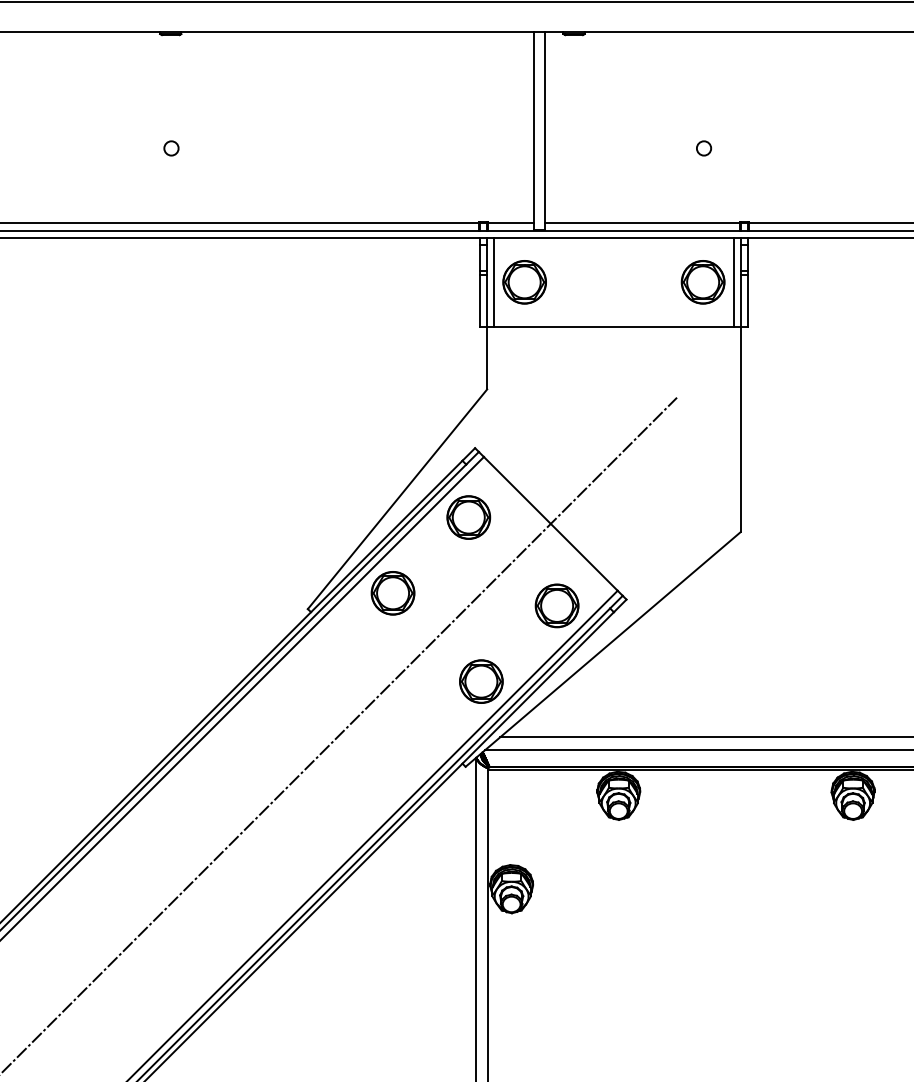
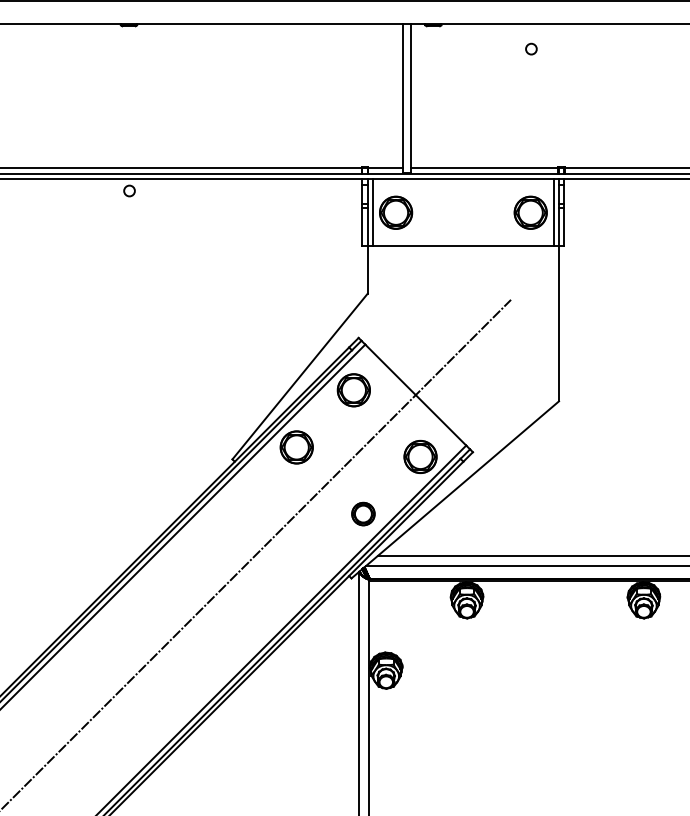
circle: (171, 148) -> (129, 191), moved
circle: (704, 148) -> (531, 49), moved
part: (481, 681) -> (363, 514), size x0.7

